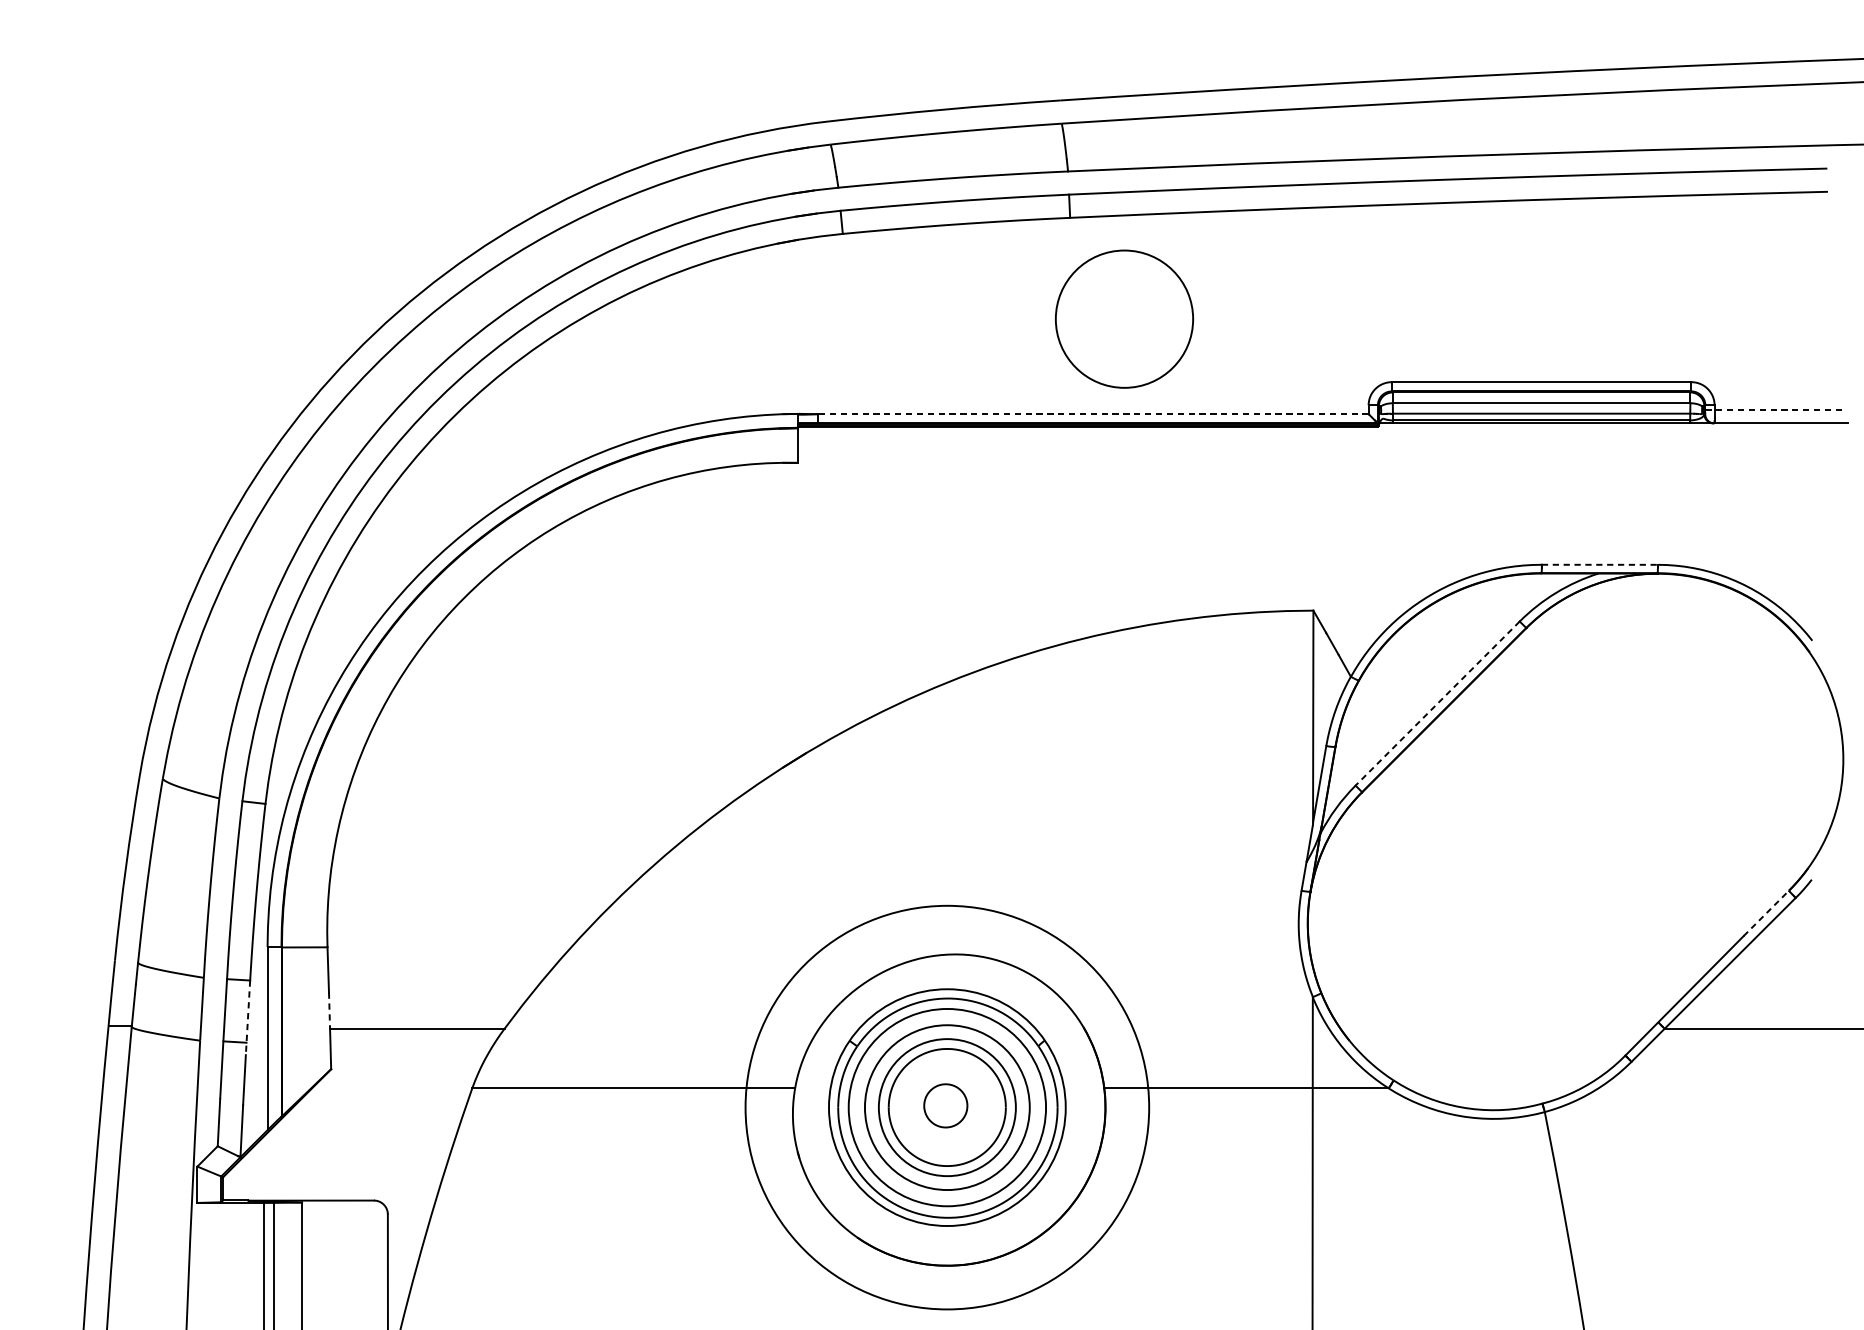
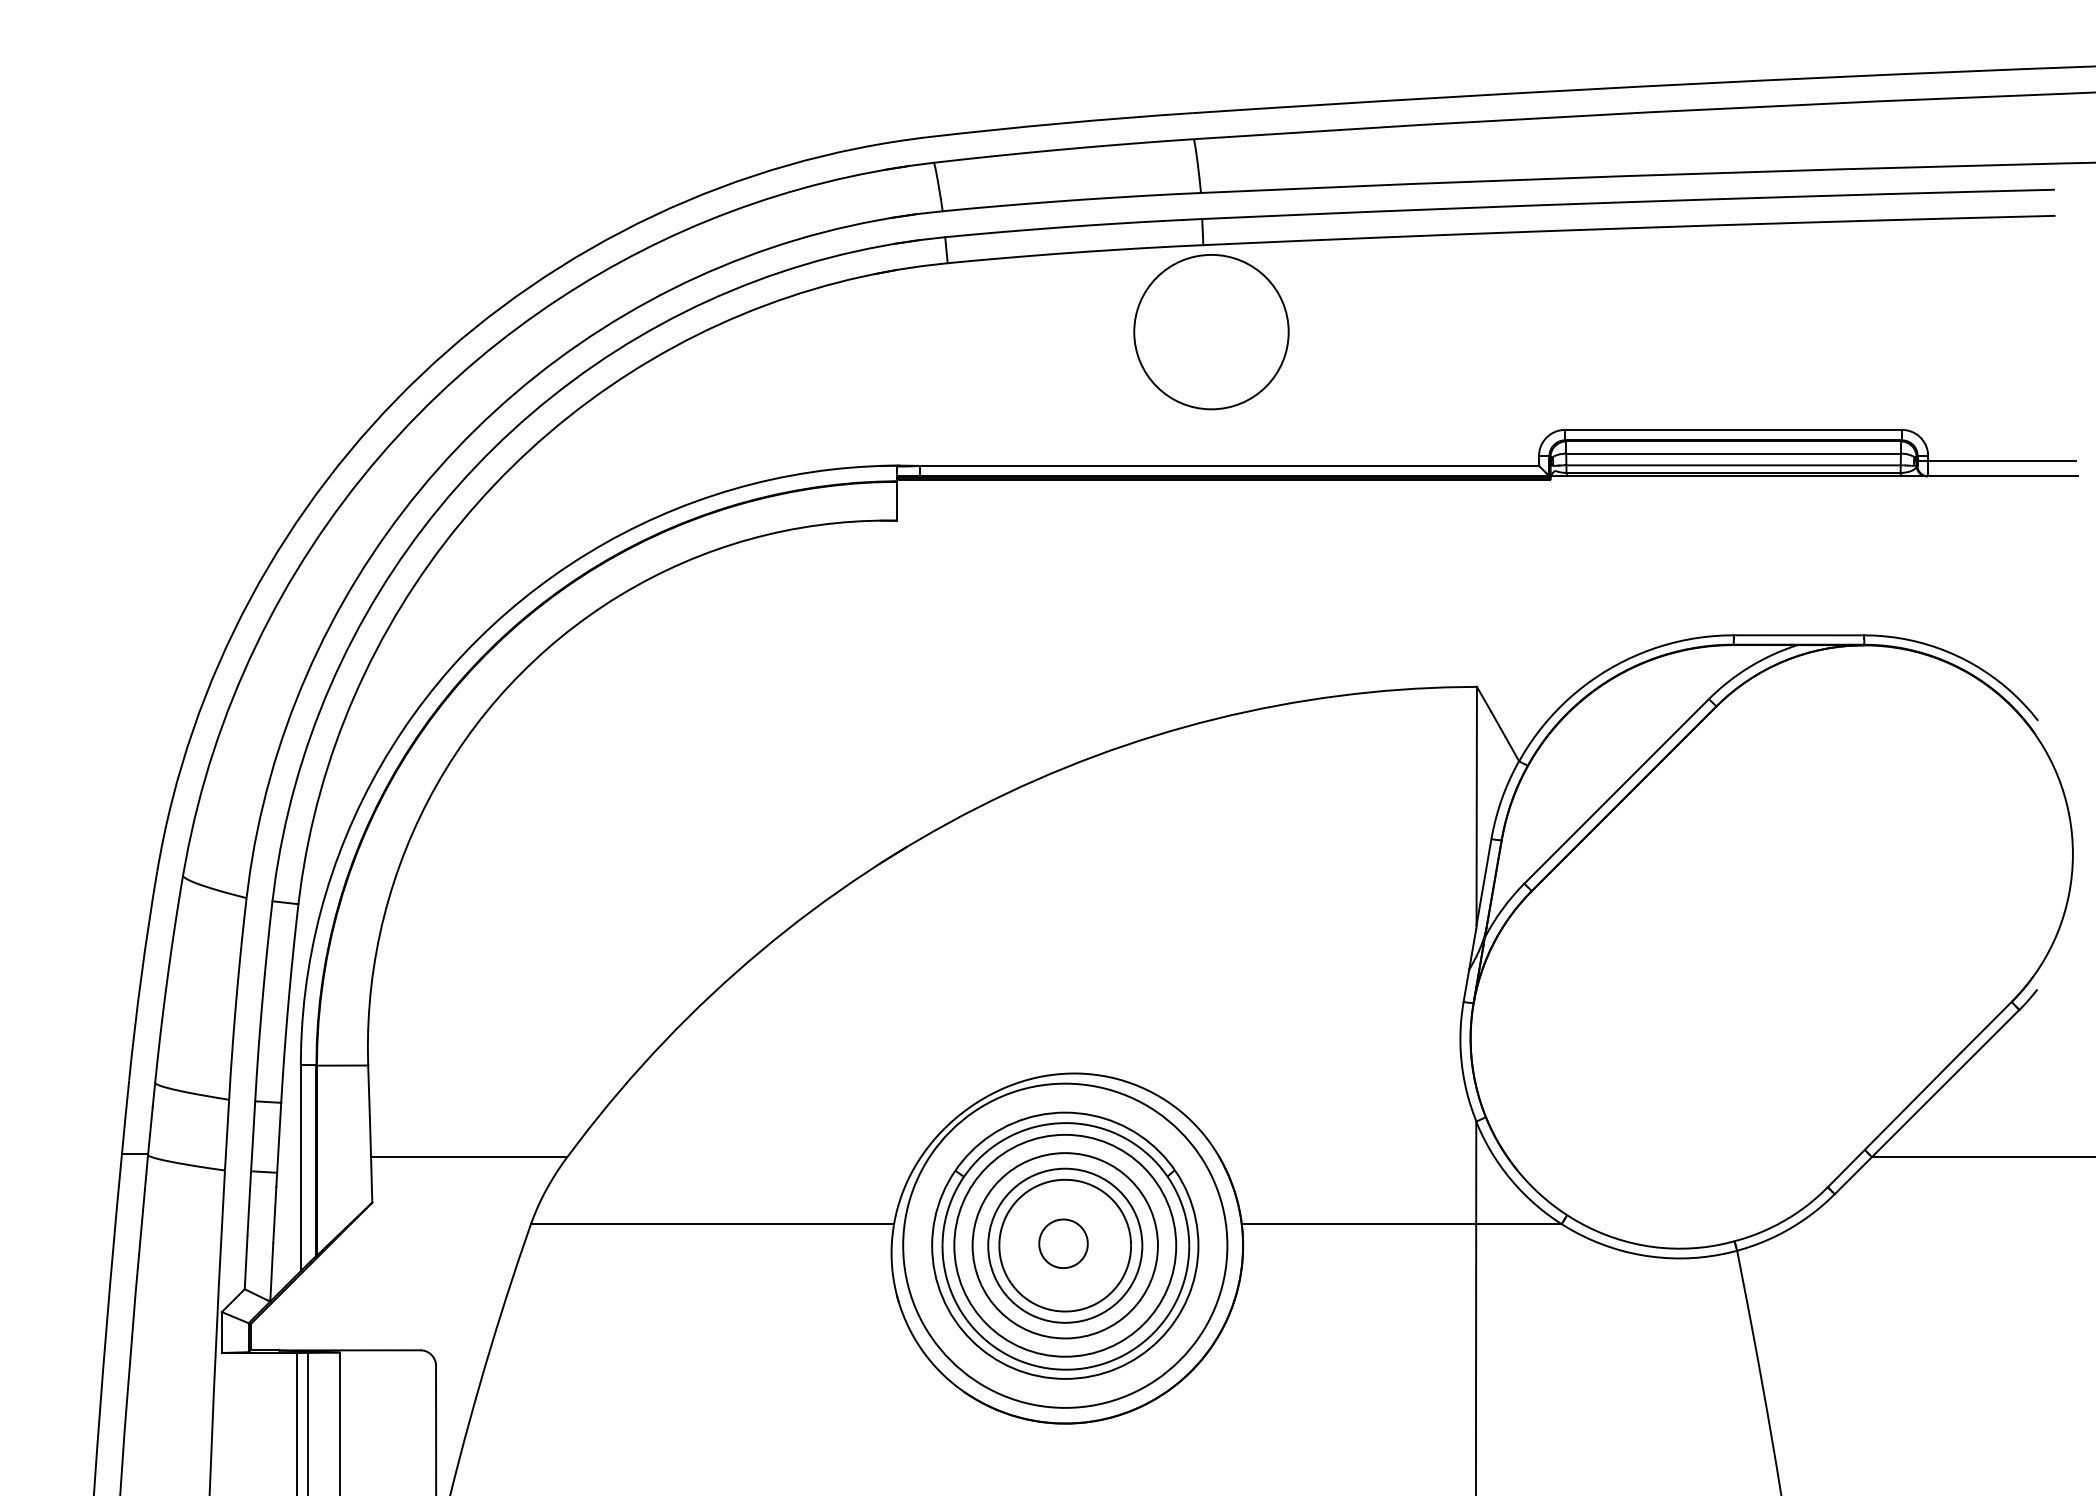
circle: (1124, 319) -> (1211, 332), moved
line: (1776, 409) -> (1997, 460), dashed -> solid
line: (1093, 413) -> (1229, 465), dashed -> solid
line: (1600, 564) -> (1799, 635), dashed -> solid
line: (1437, 703) -> (1616, 791), dashed -> solid
line: (1766, 913) -> (1986, 1027), dashed -> solid
line: (329, 1011) -> (370, 1137), dashed -> solid
line: (247, 1018) -> (278, 1145), dashed -> solid
circle: (947, 1107) -> (1065, 1245), size x0.71

